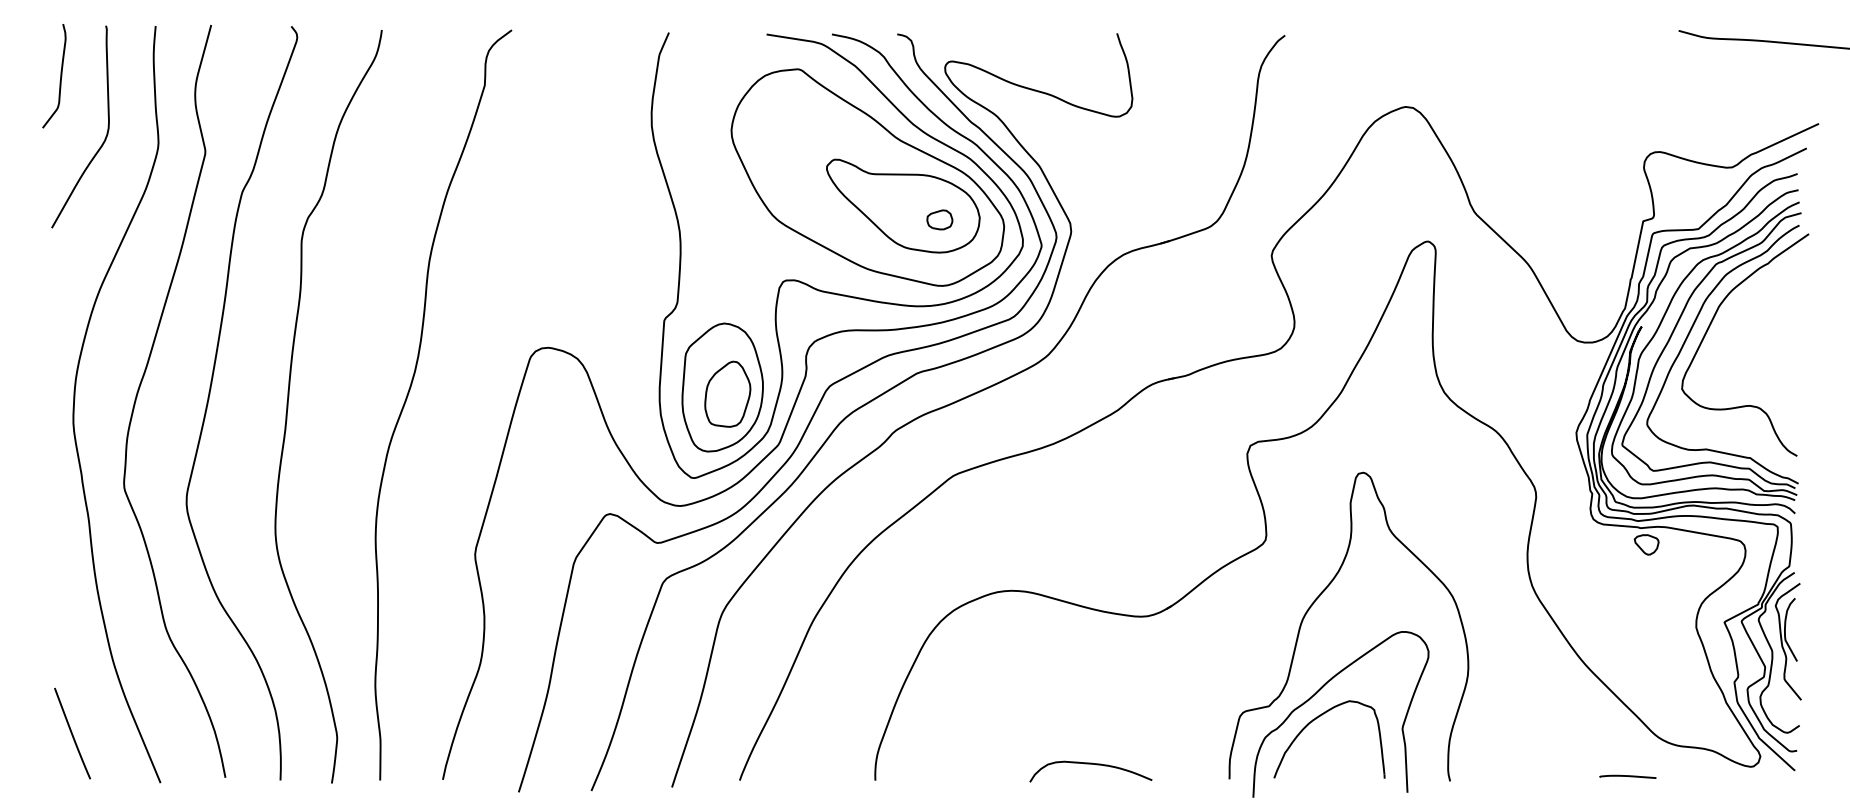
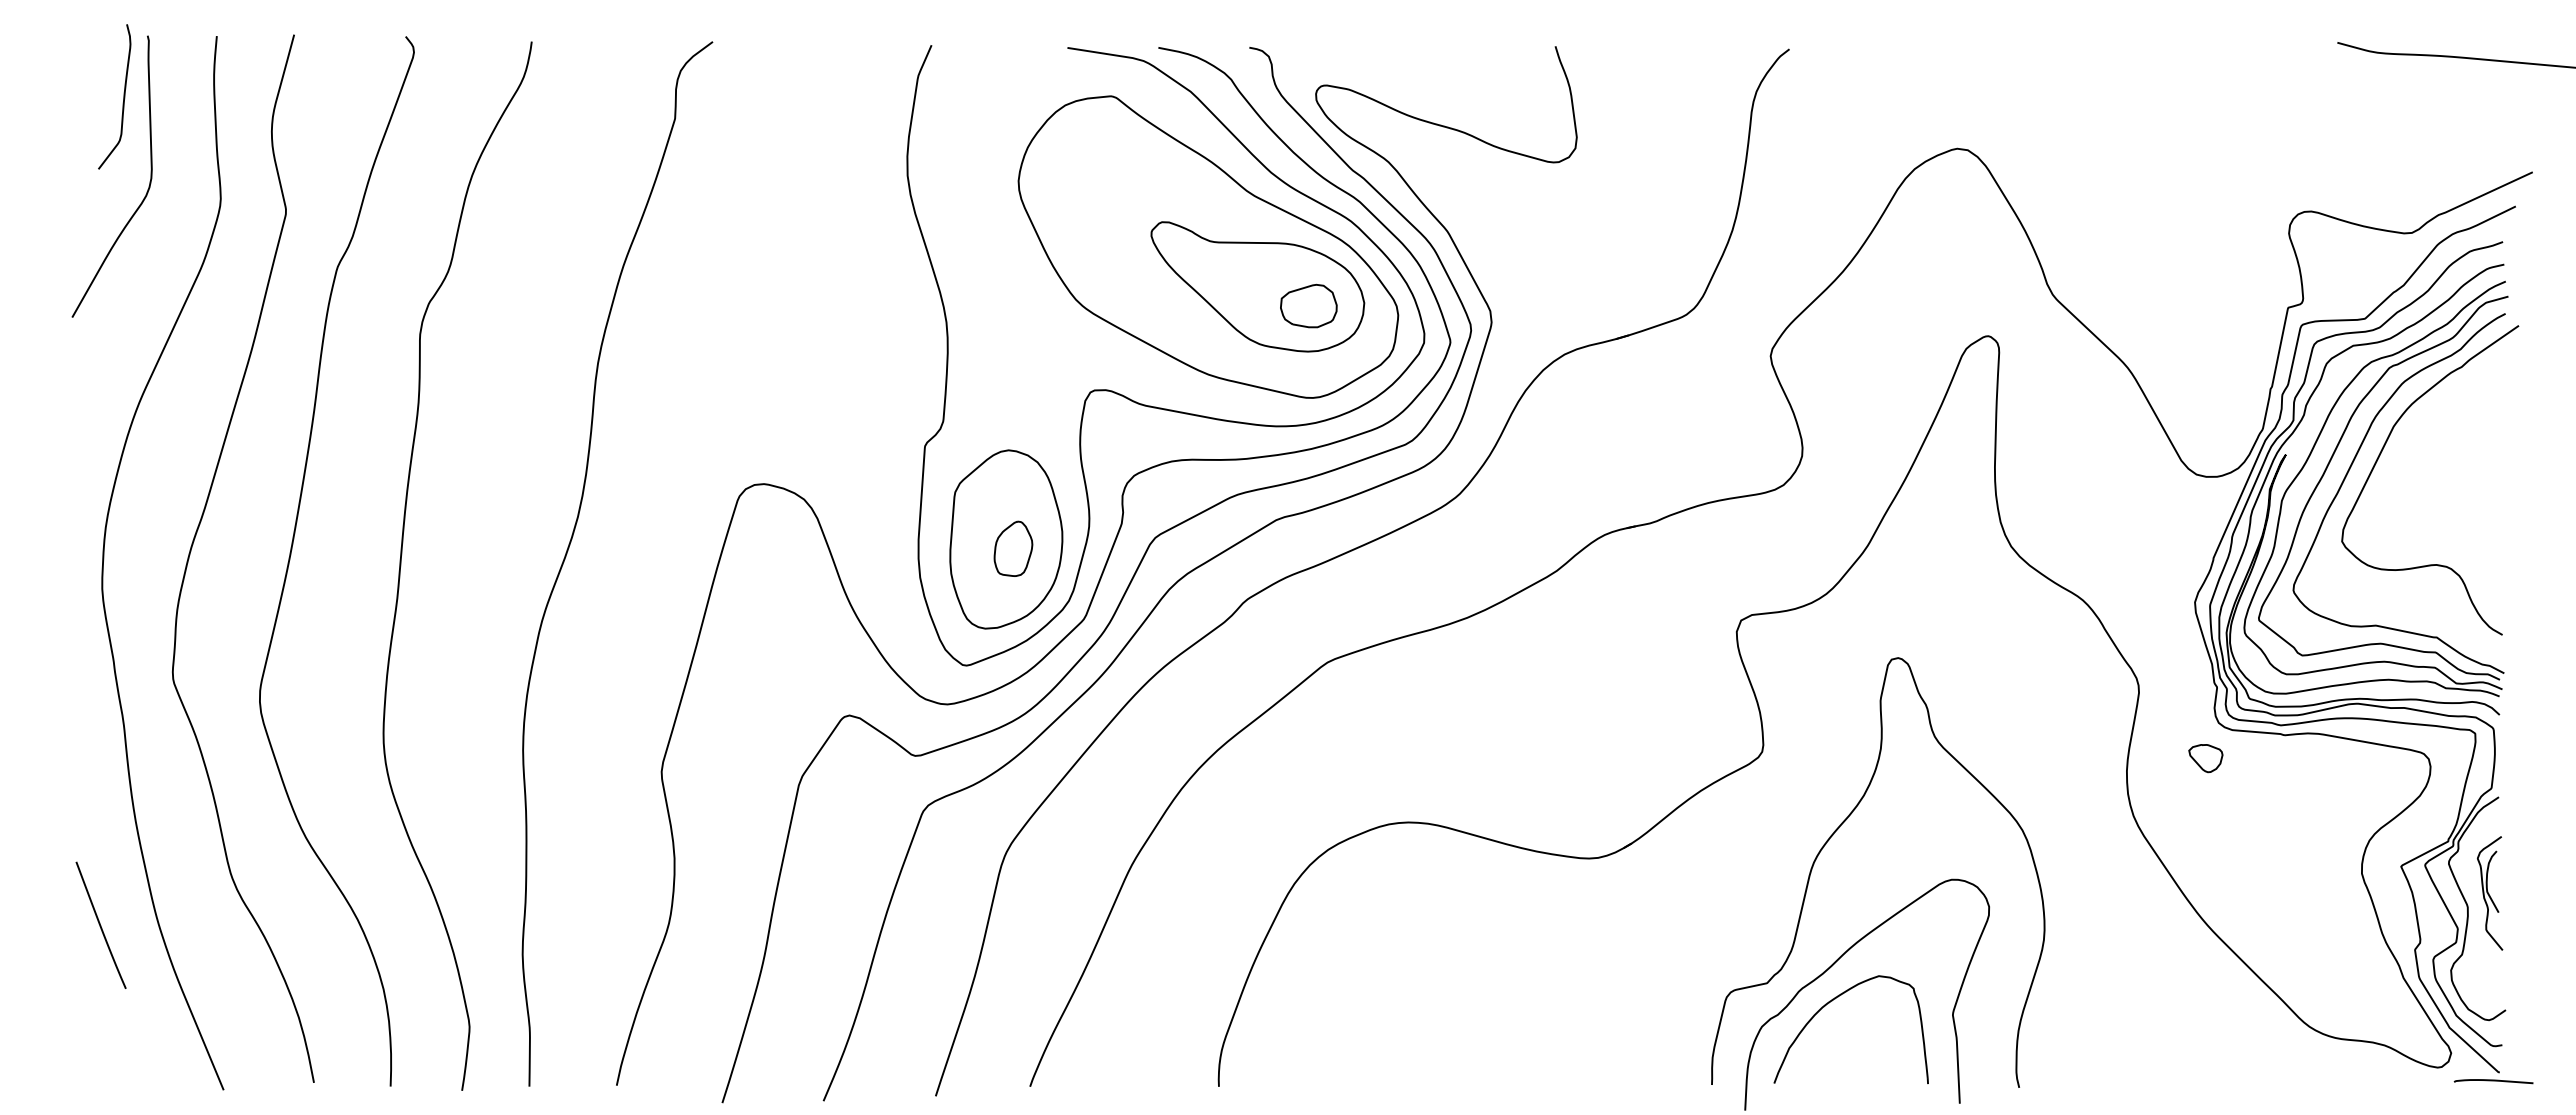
curve: (60, 75) -> (123, 96), moved
part: (939, 219) -> (1308, 305), size x1.6
part: (727, 394) -> (1013, 548), size x0.6
part: (1646, 544) -> (2205, 758), moved
part: (1787, 641) -> (2489, 893), size x0.7
curve: (72, 733) -> (100, 924), moved
curve: (1091, 764) -> (1519, 1064), removed
curve: (1627, 776) -> (2493, 1081), moved

